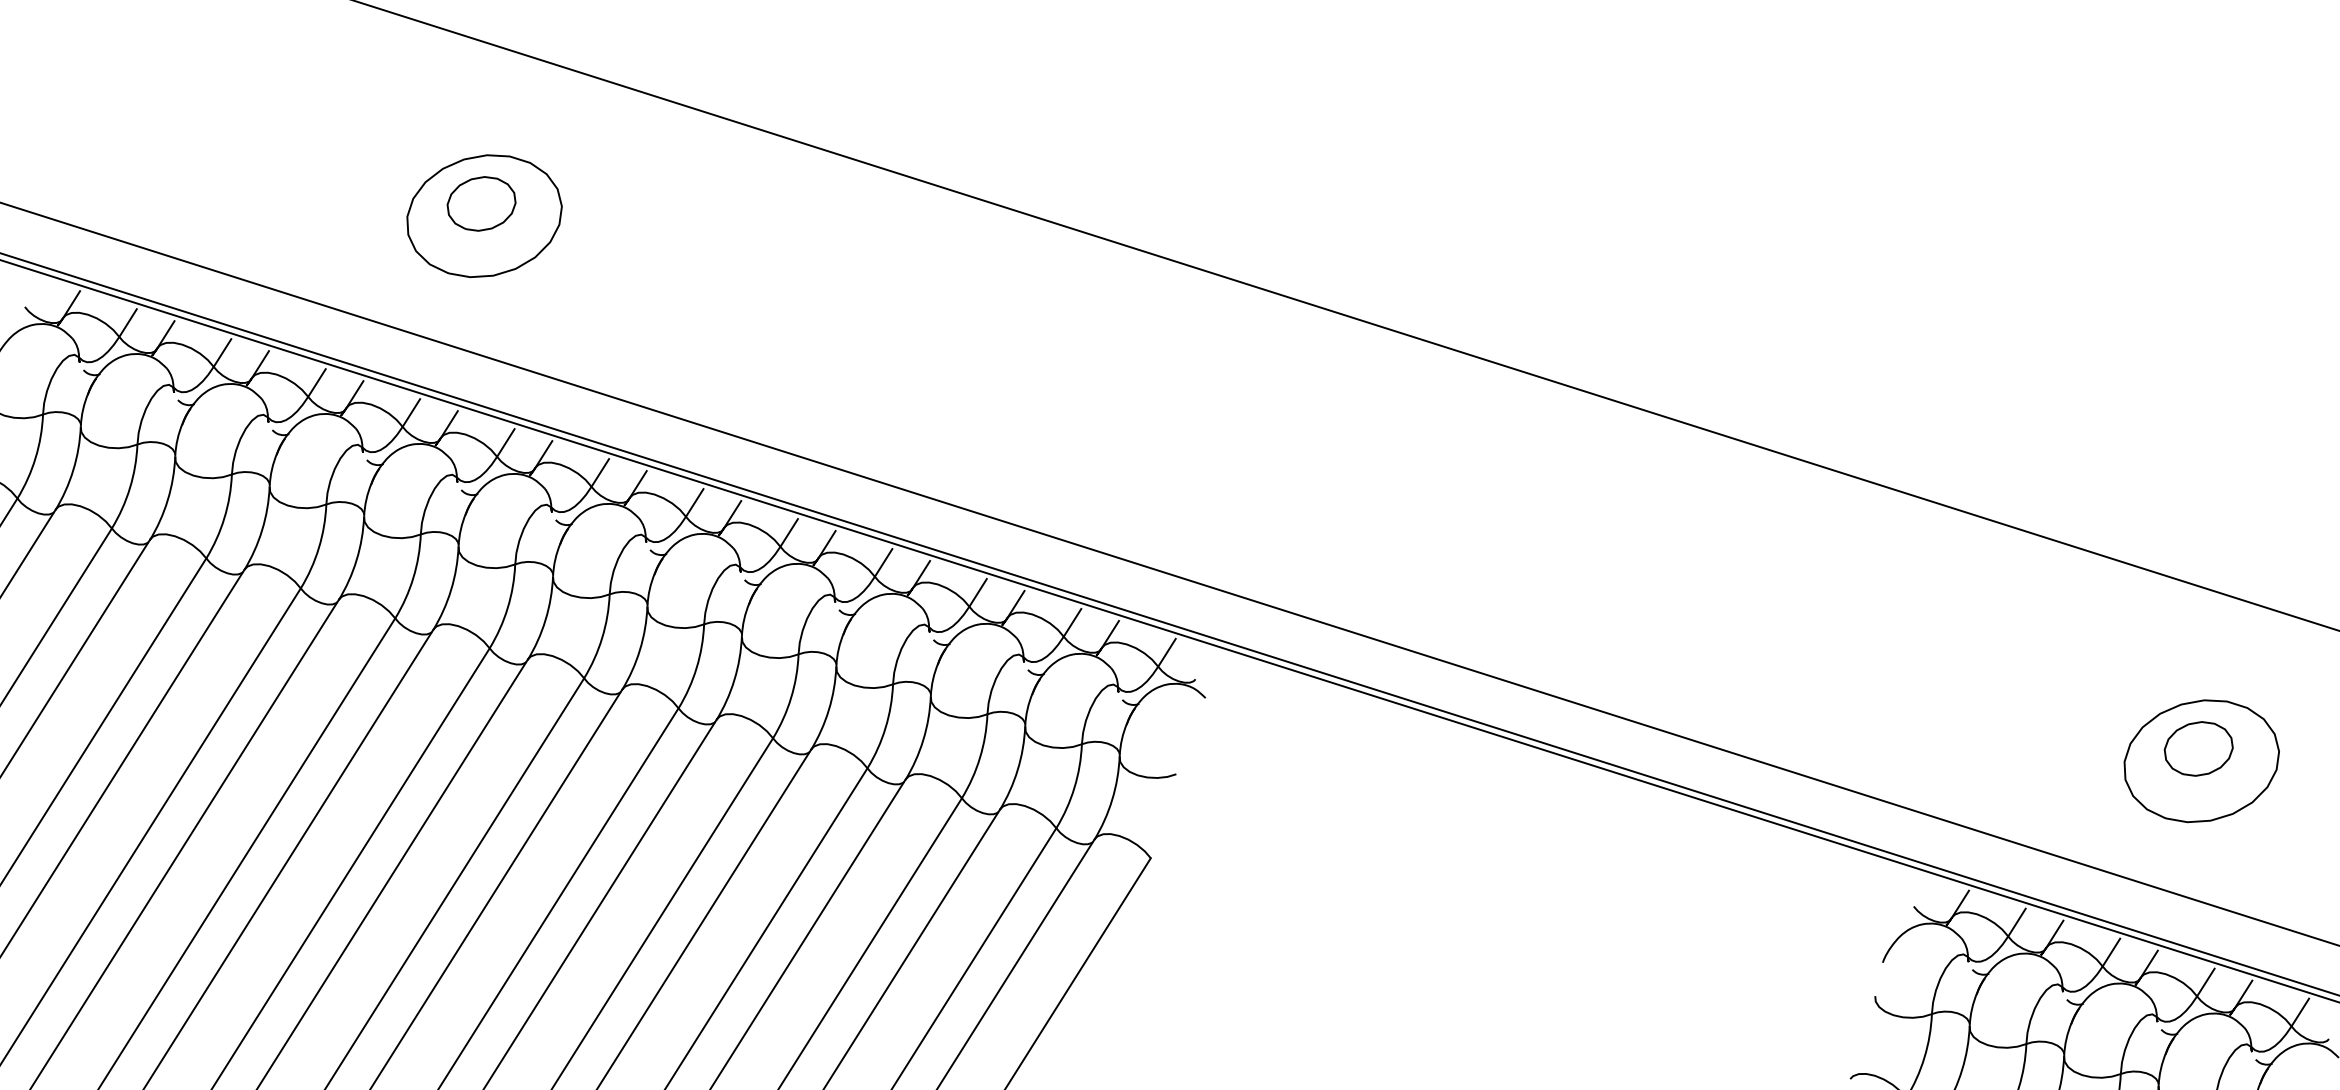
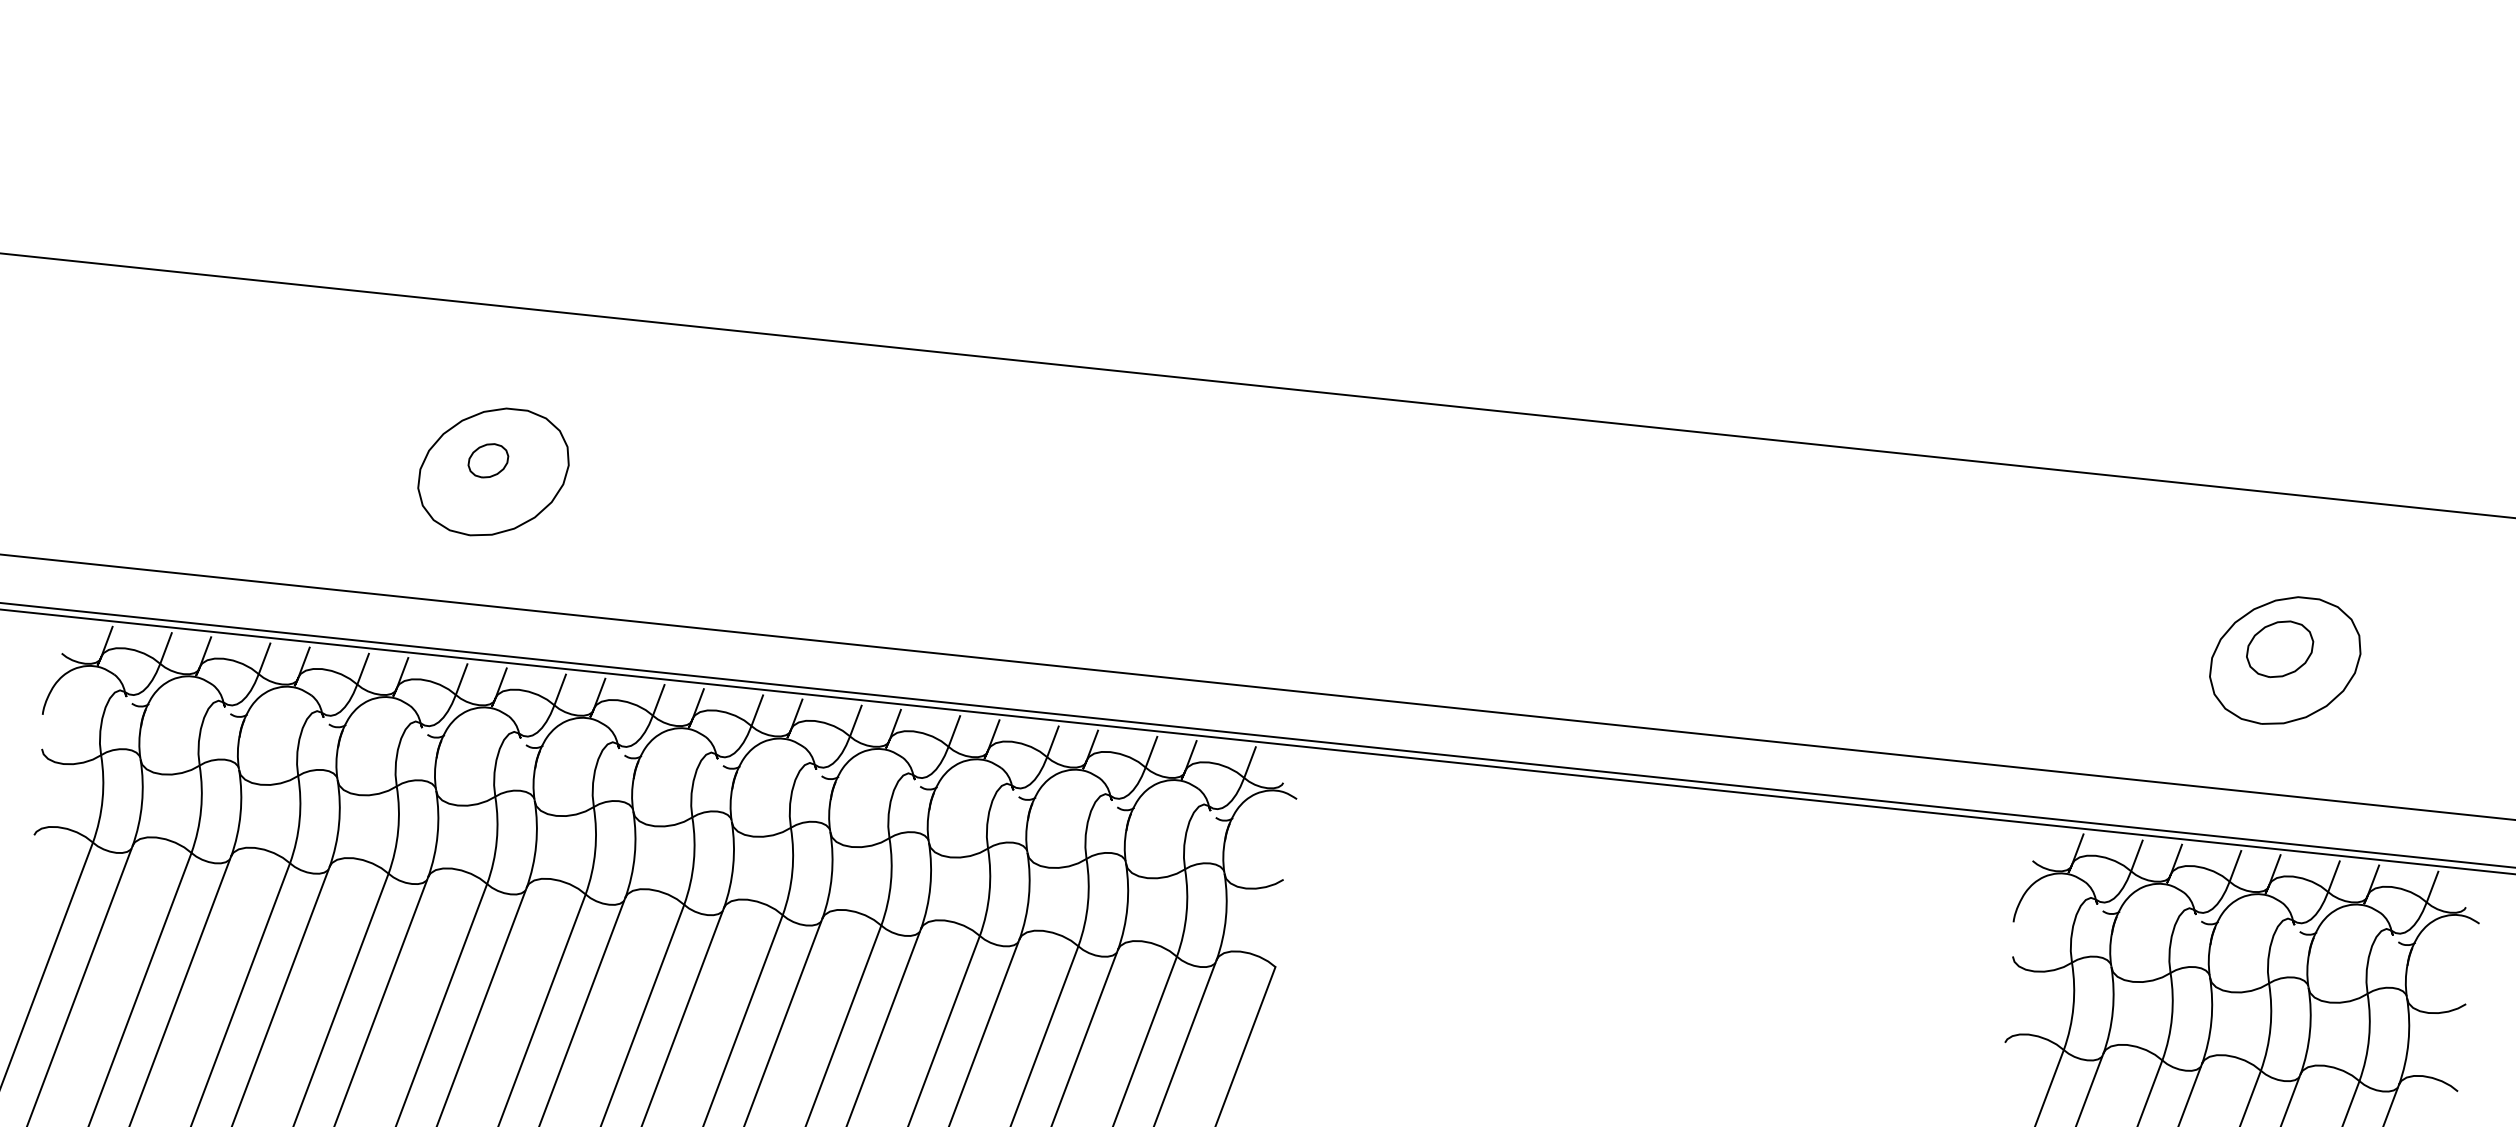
part: (481, 203) -> (488, 460), size x0.6

